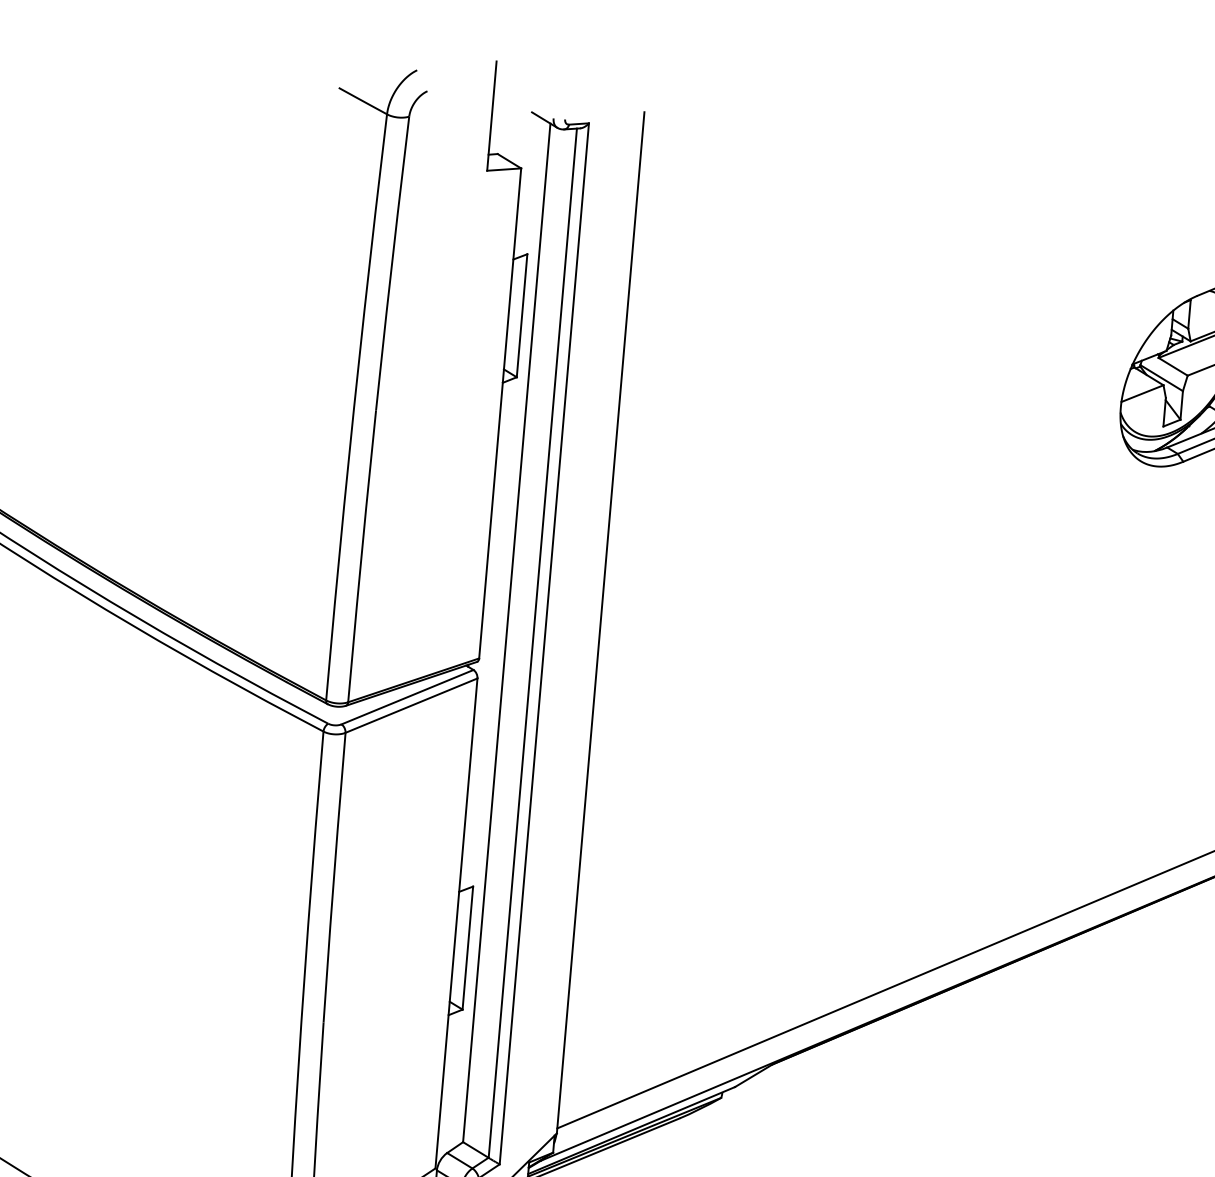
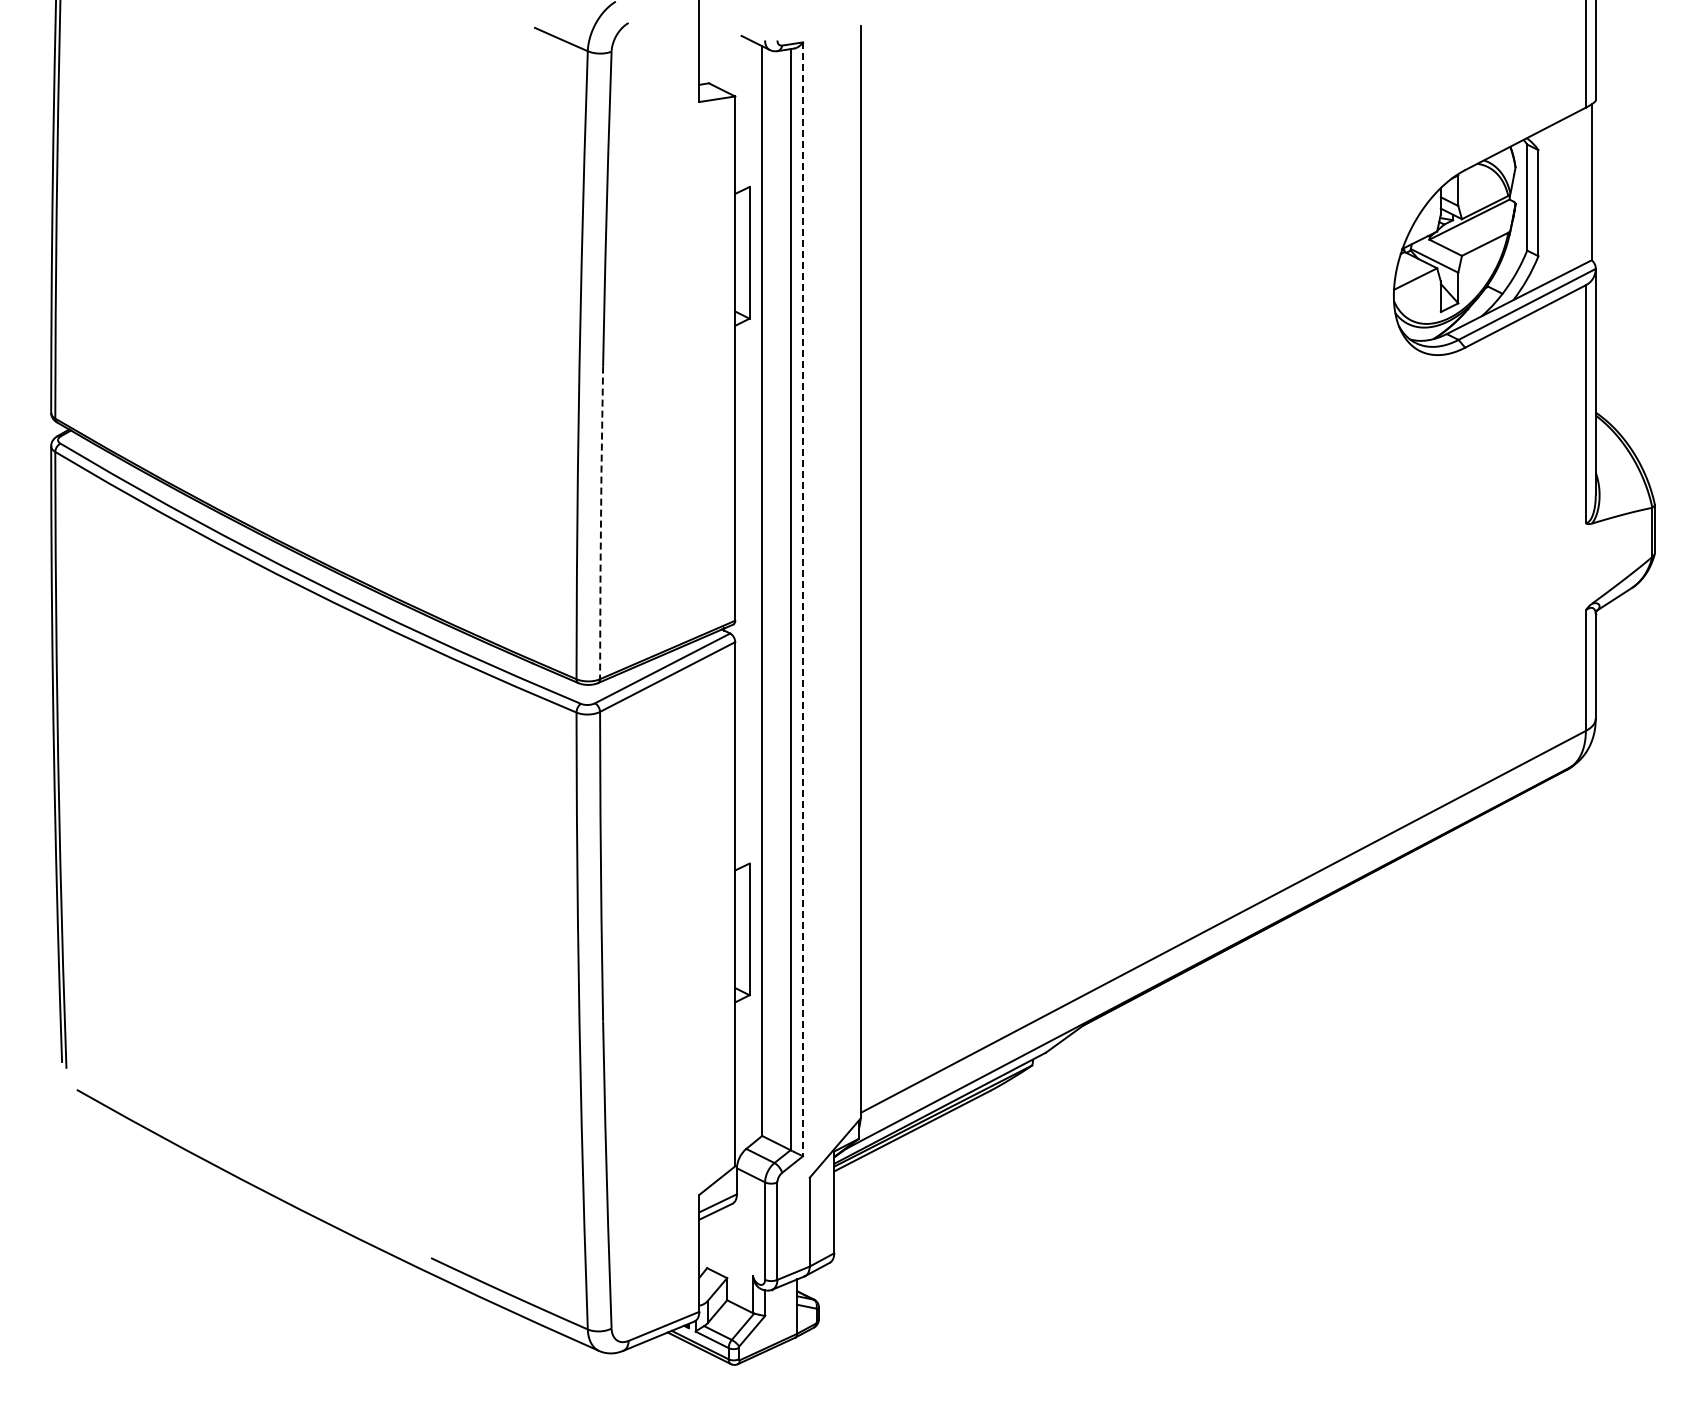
line: (362, 555) -> (601, 522), solid -> dashed
line: (544, 644) -> (803, 599), solid -> dashed

